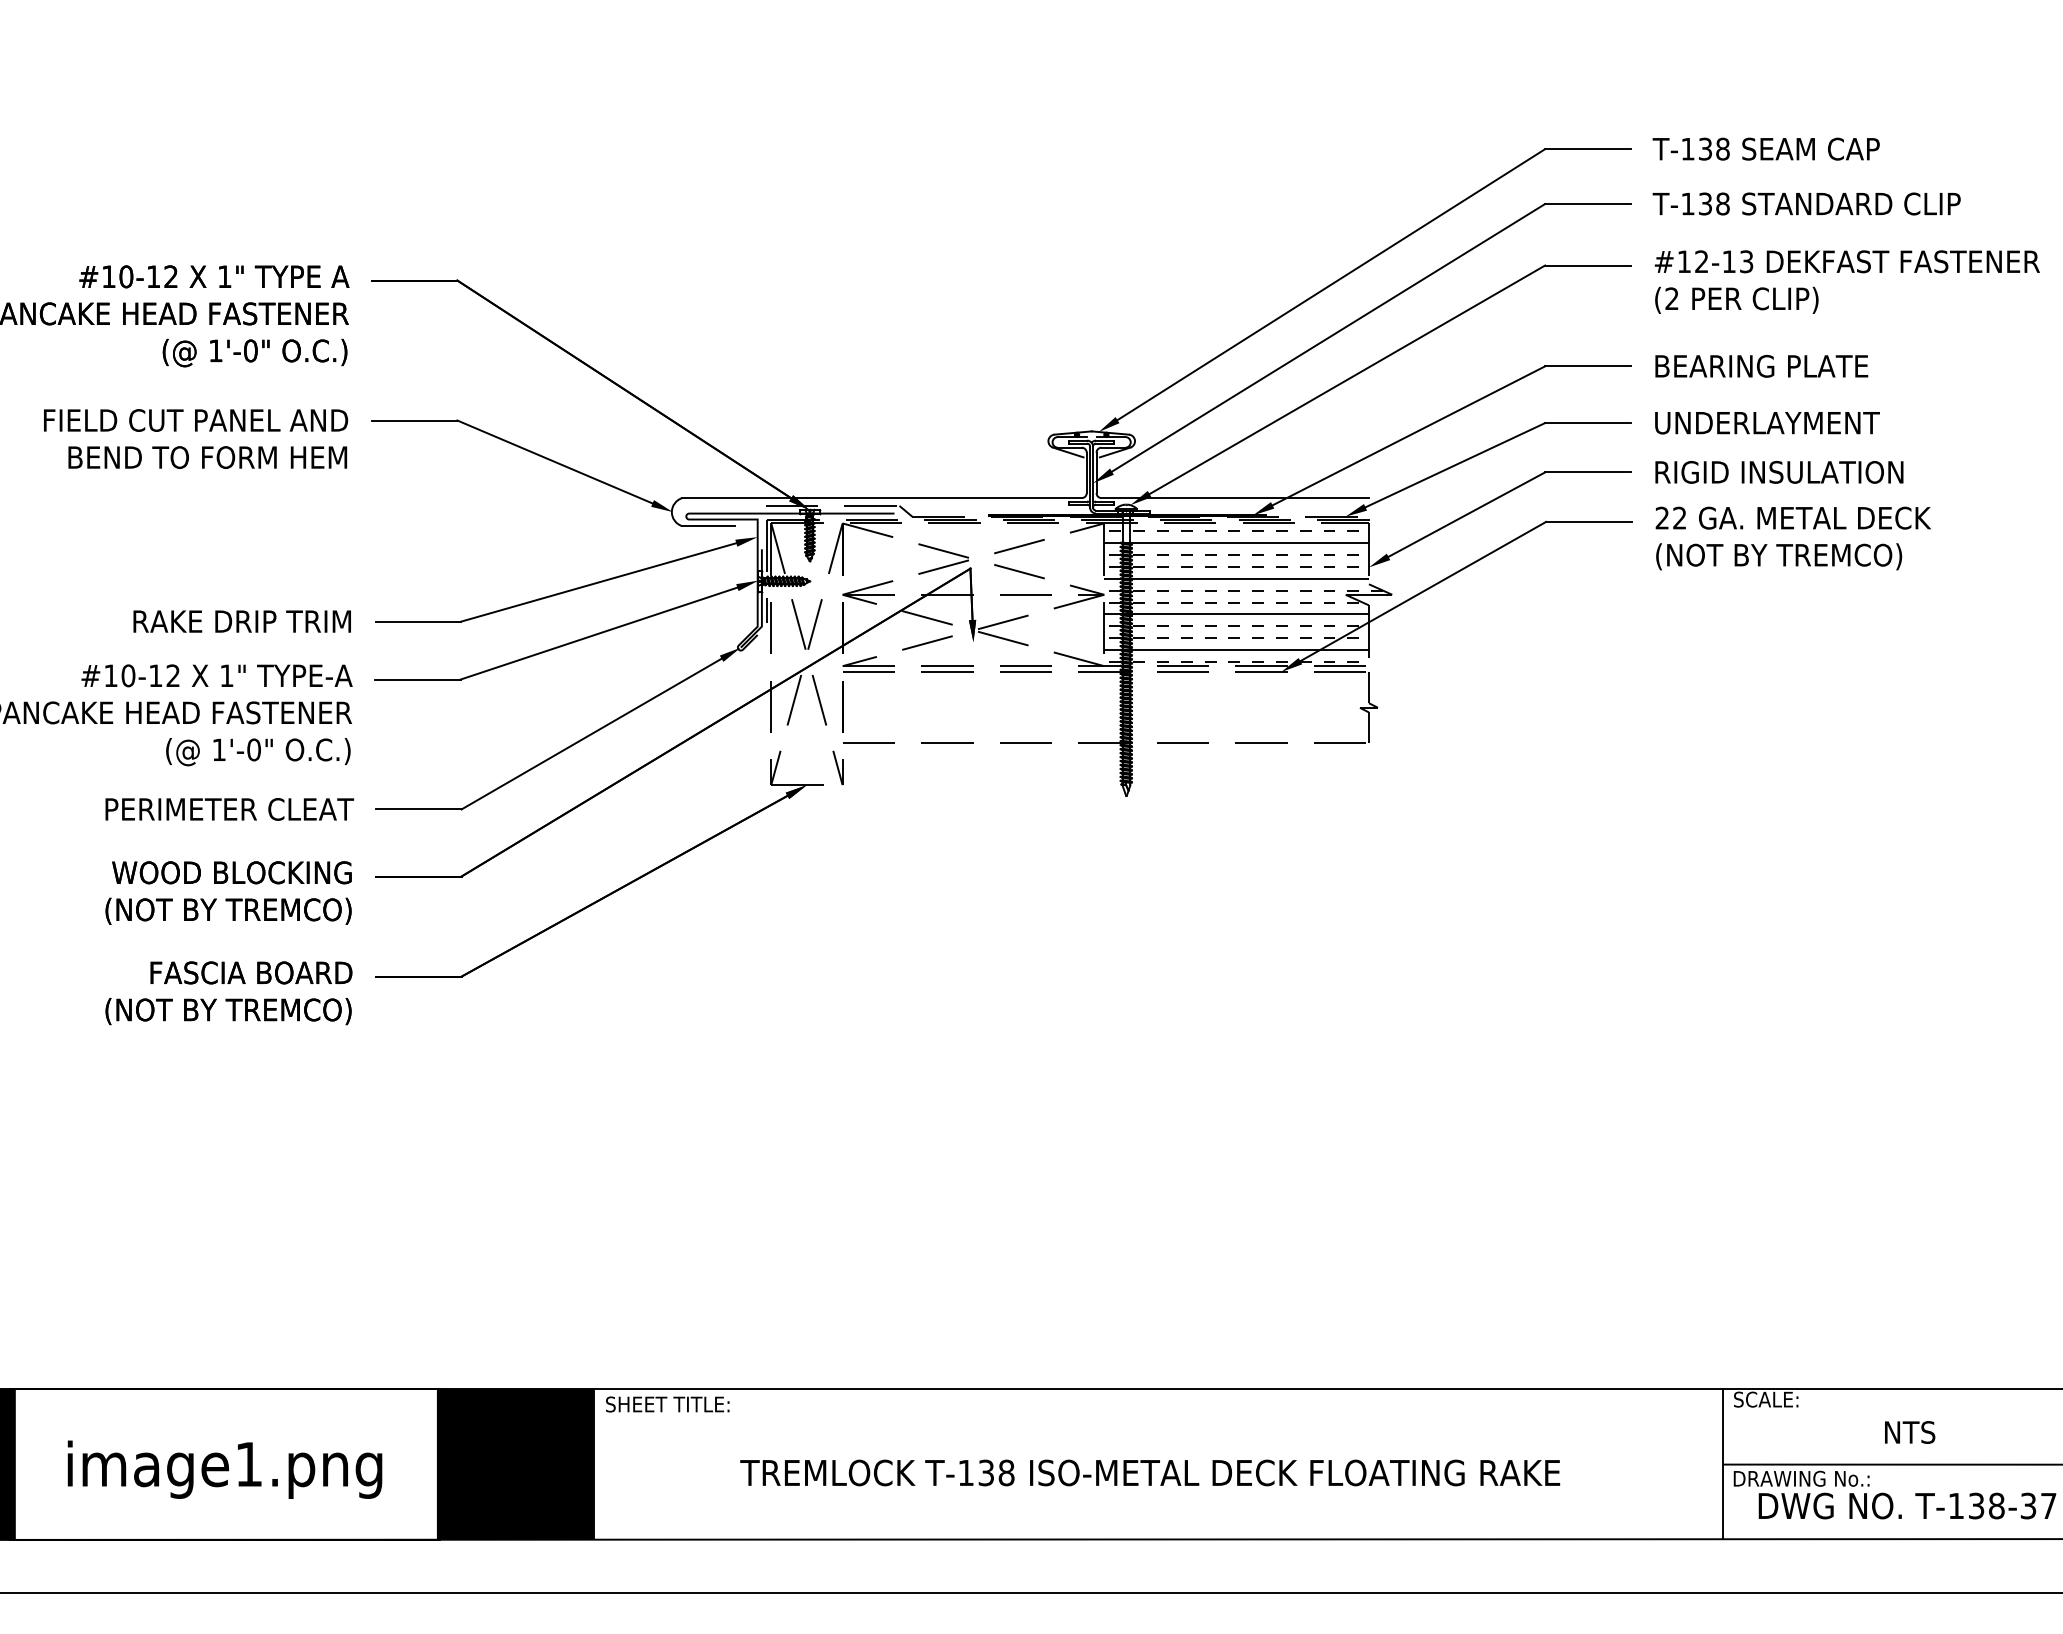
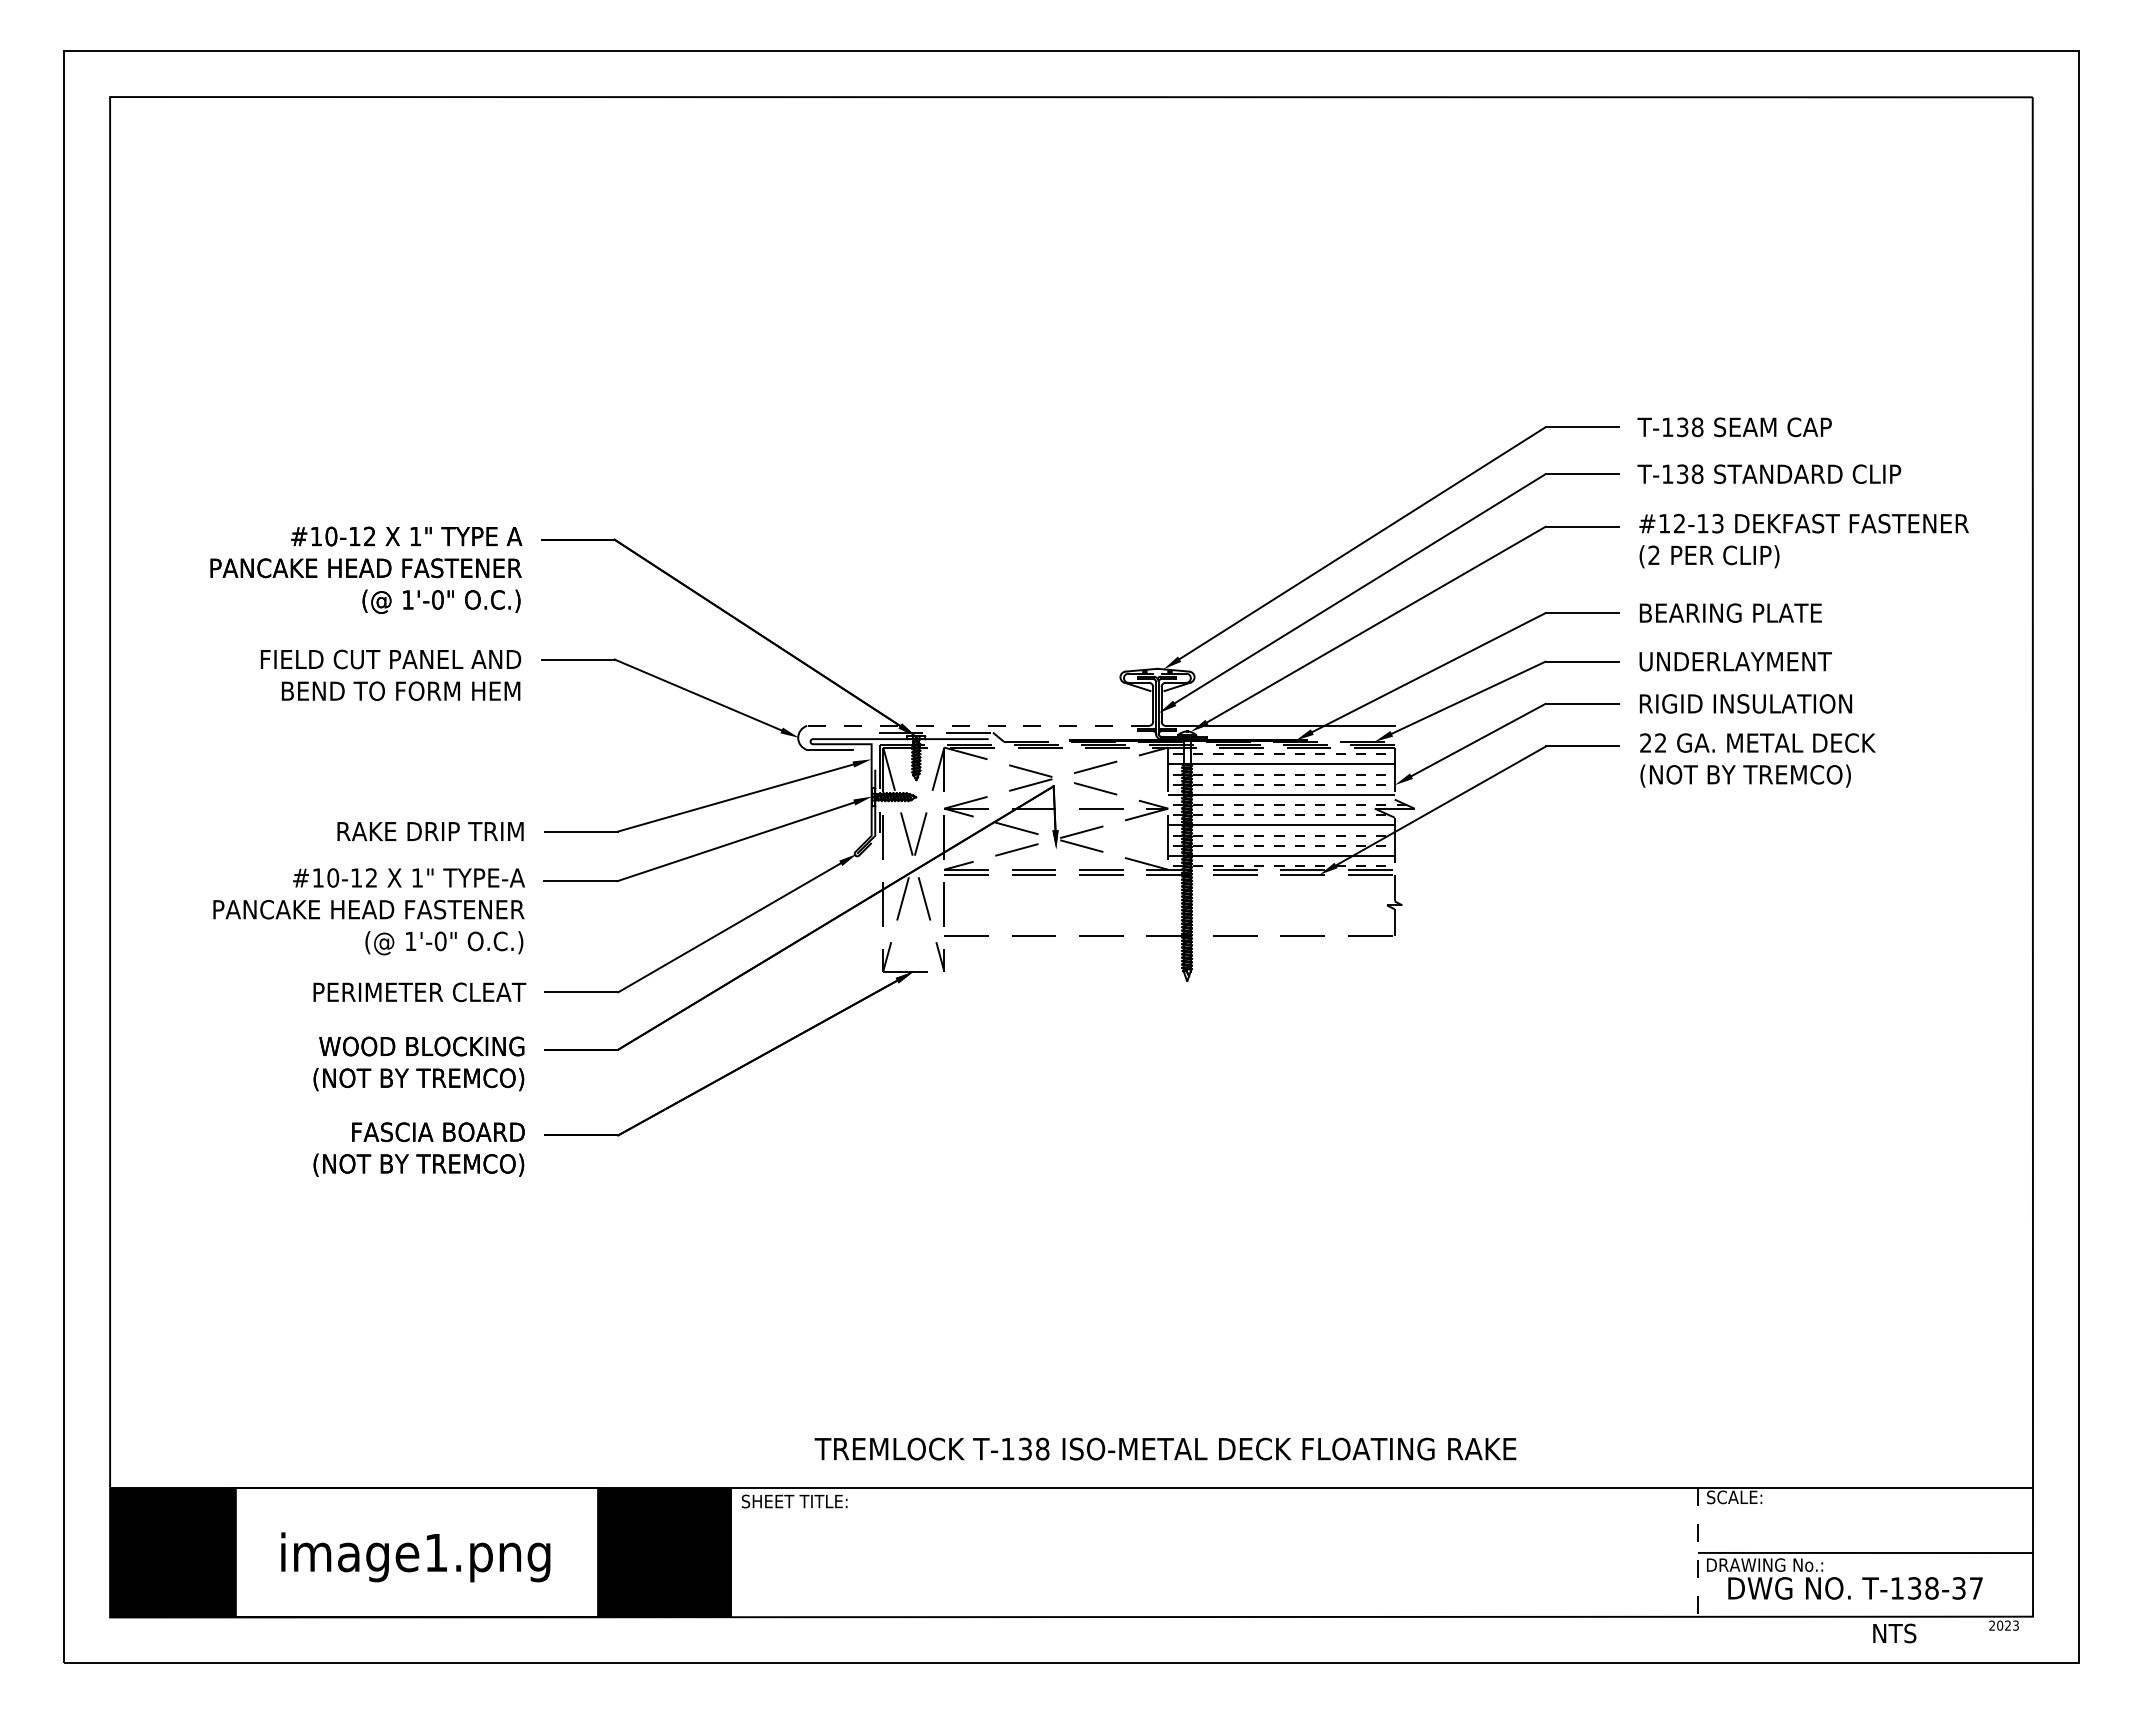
line: (882, 497) -> (978, 725), solid -> dashed
text: (1909, 1432) -> (1894, 1633), moved
line: (1722, 1464) -> (1697, 1552), solid -> dashed
text: (1150, 1472) -> (1165, 1448), moved

